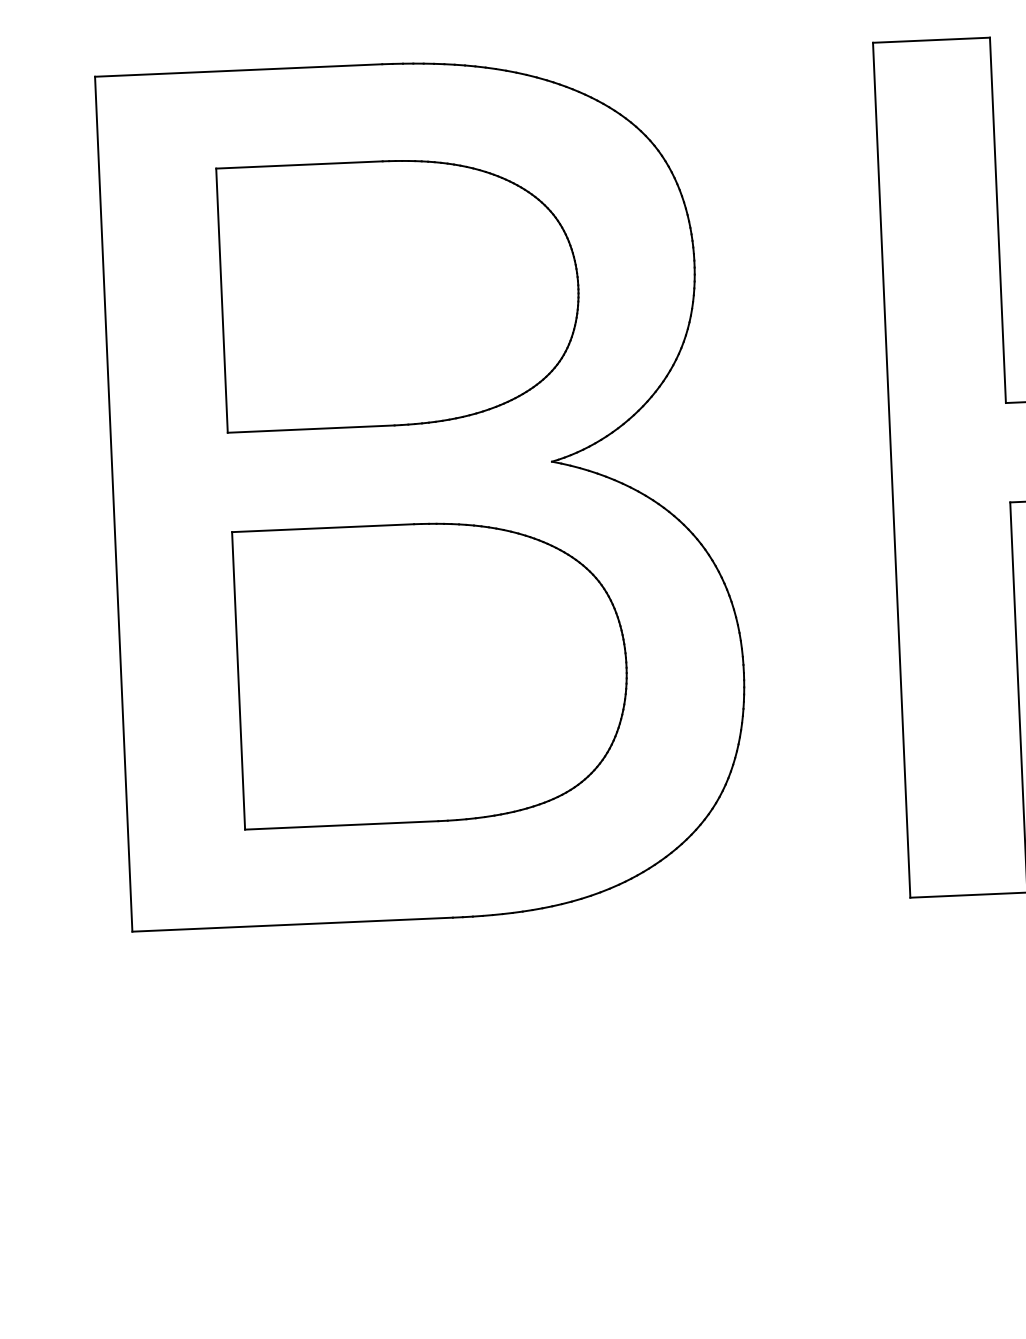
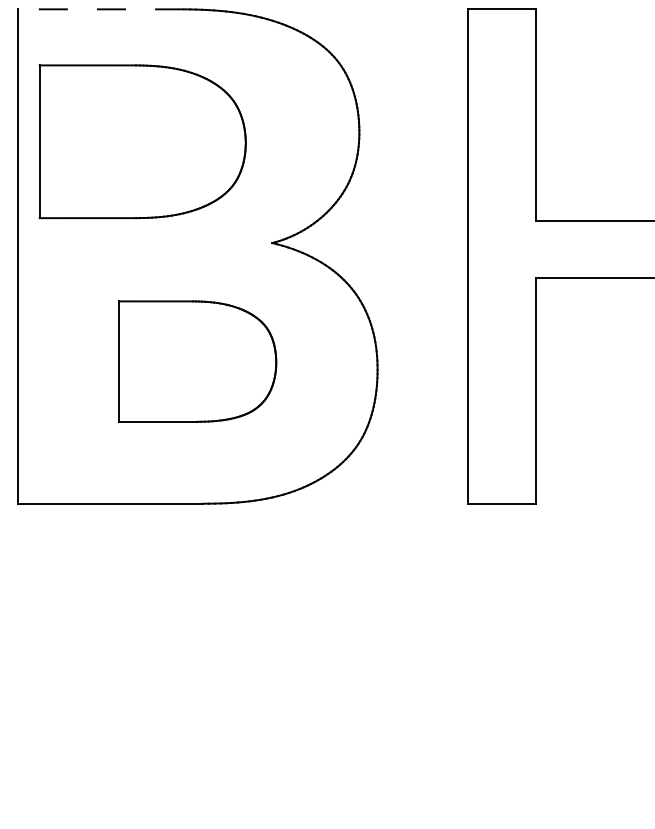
line: (237, 70) -> (100, 9), solid -> dashed
part: (399, 292) -> (142, 141), moved
part: (431, 672) -> (197, 361), size x0.7

